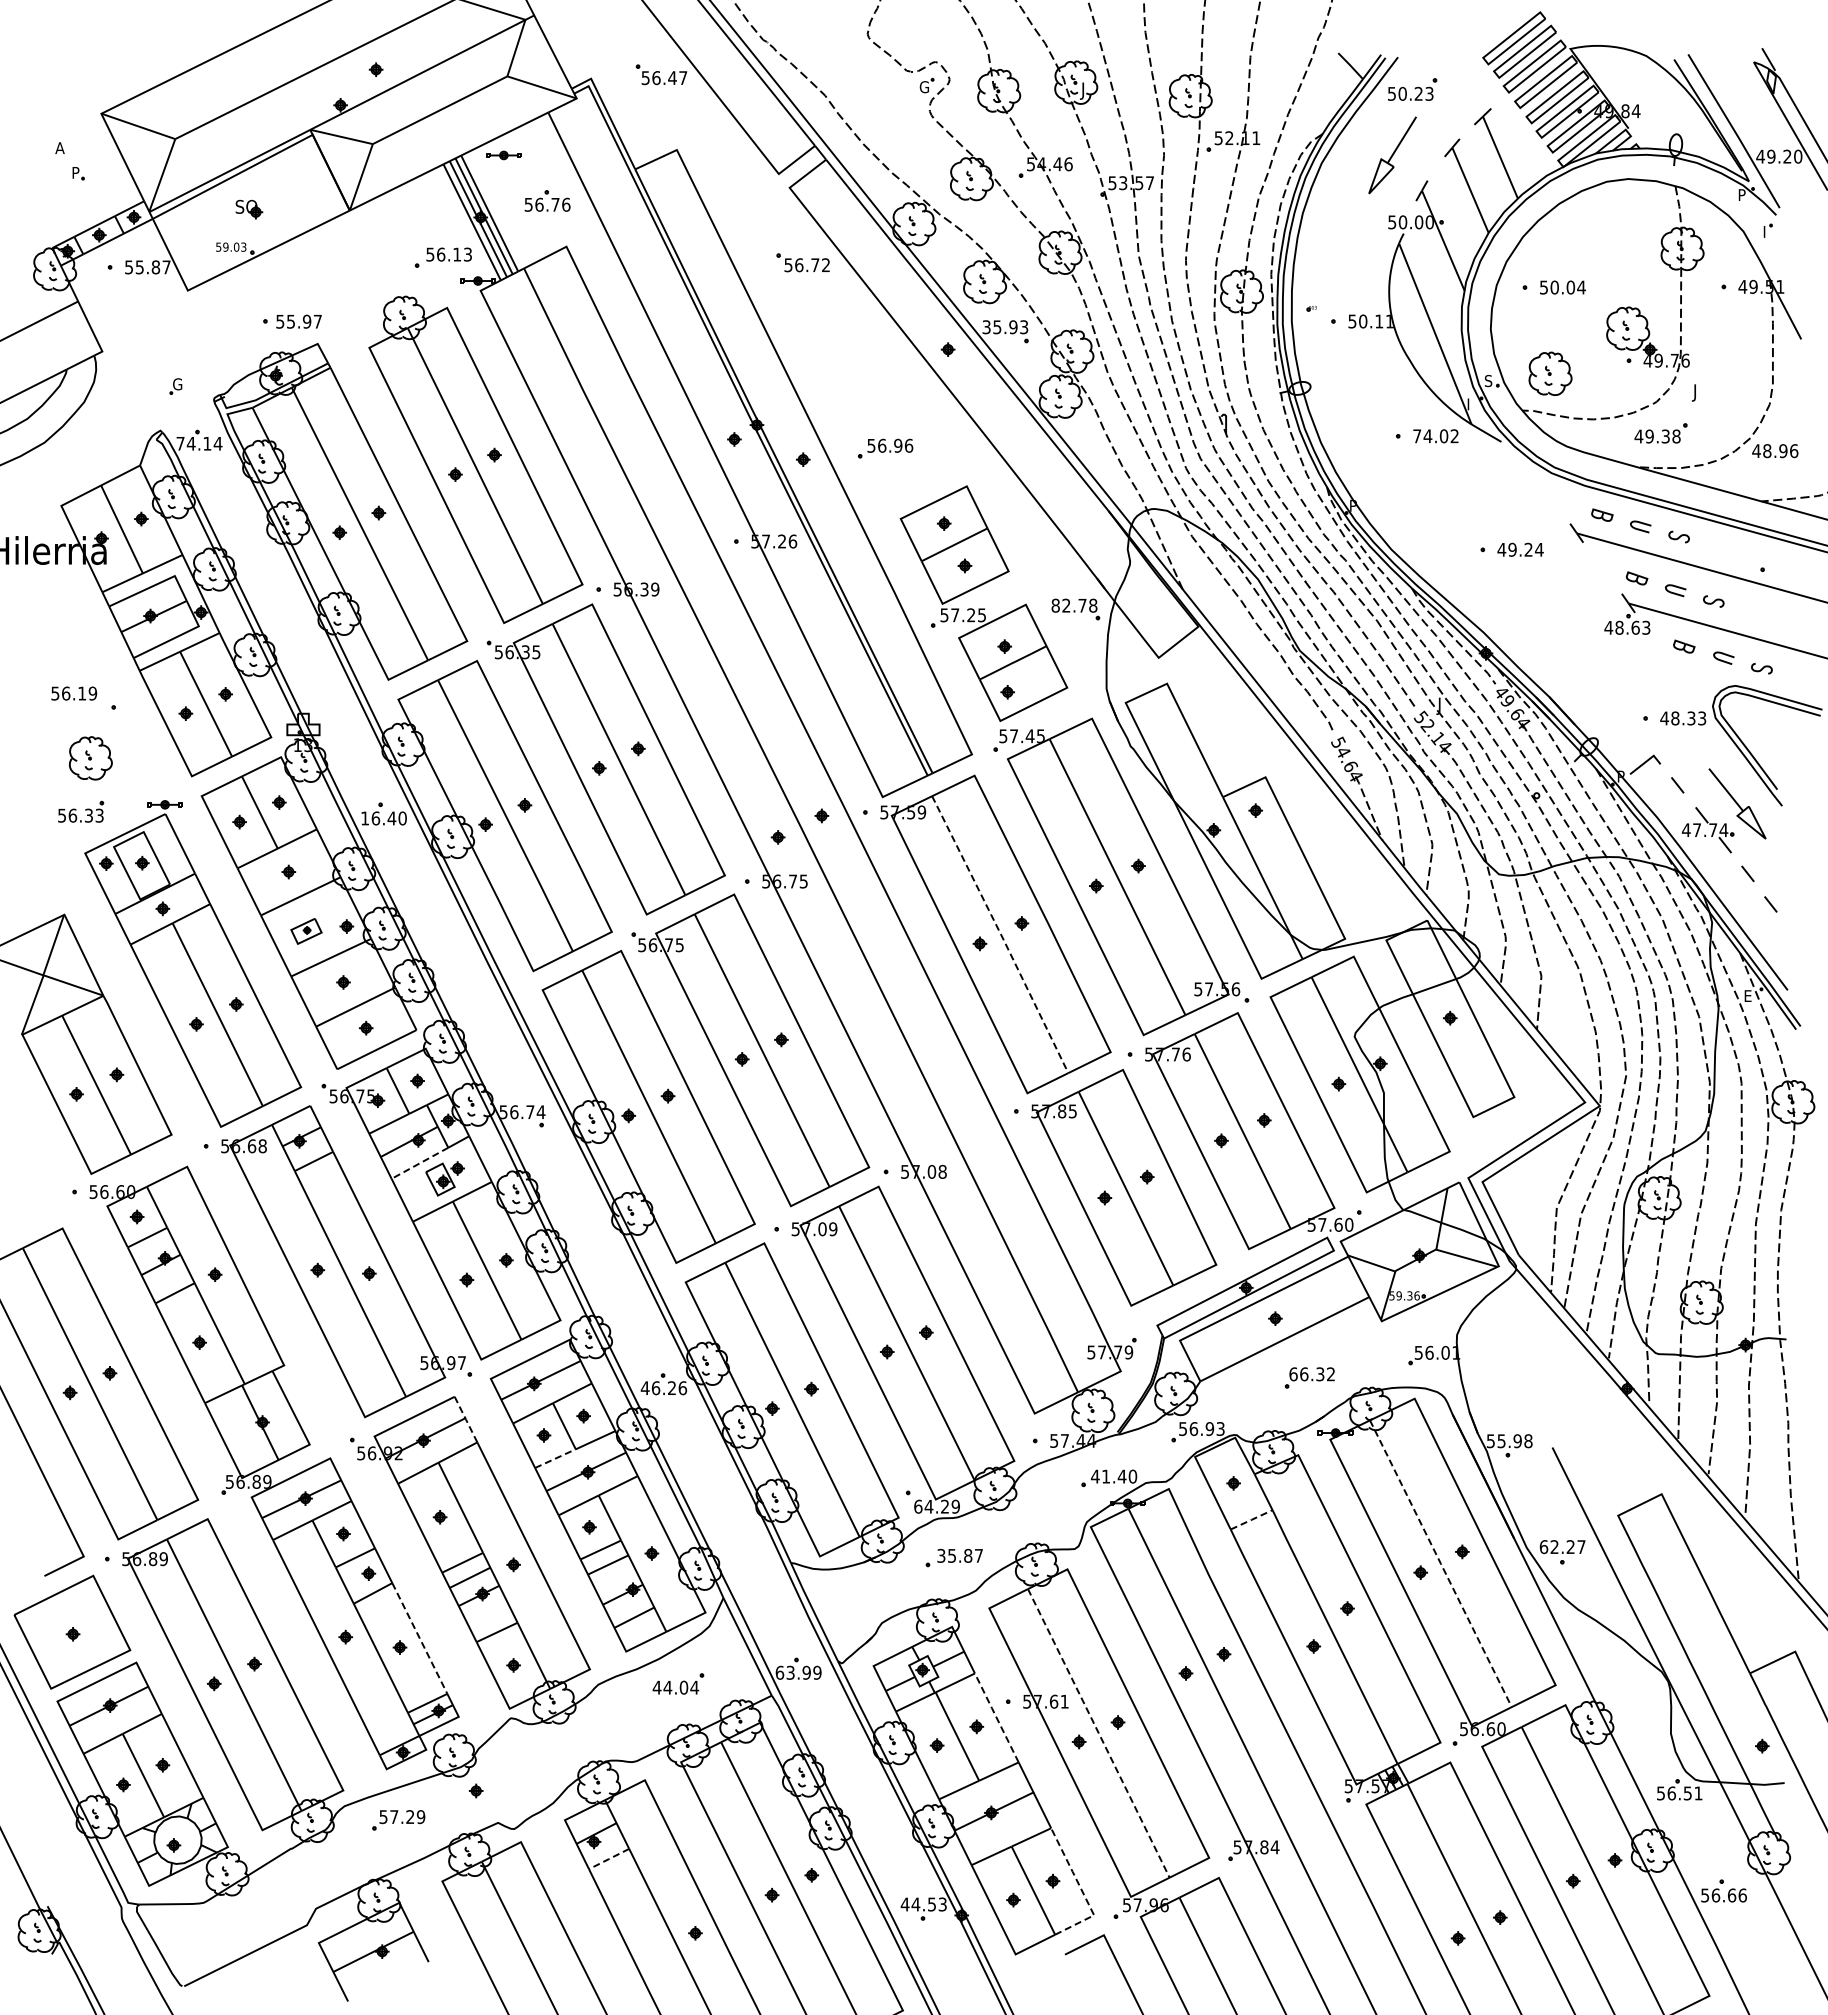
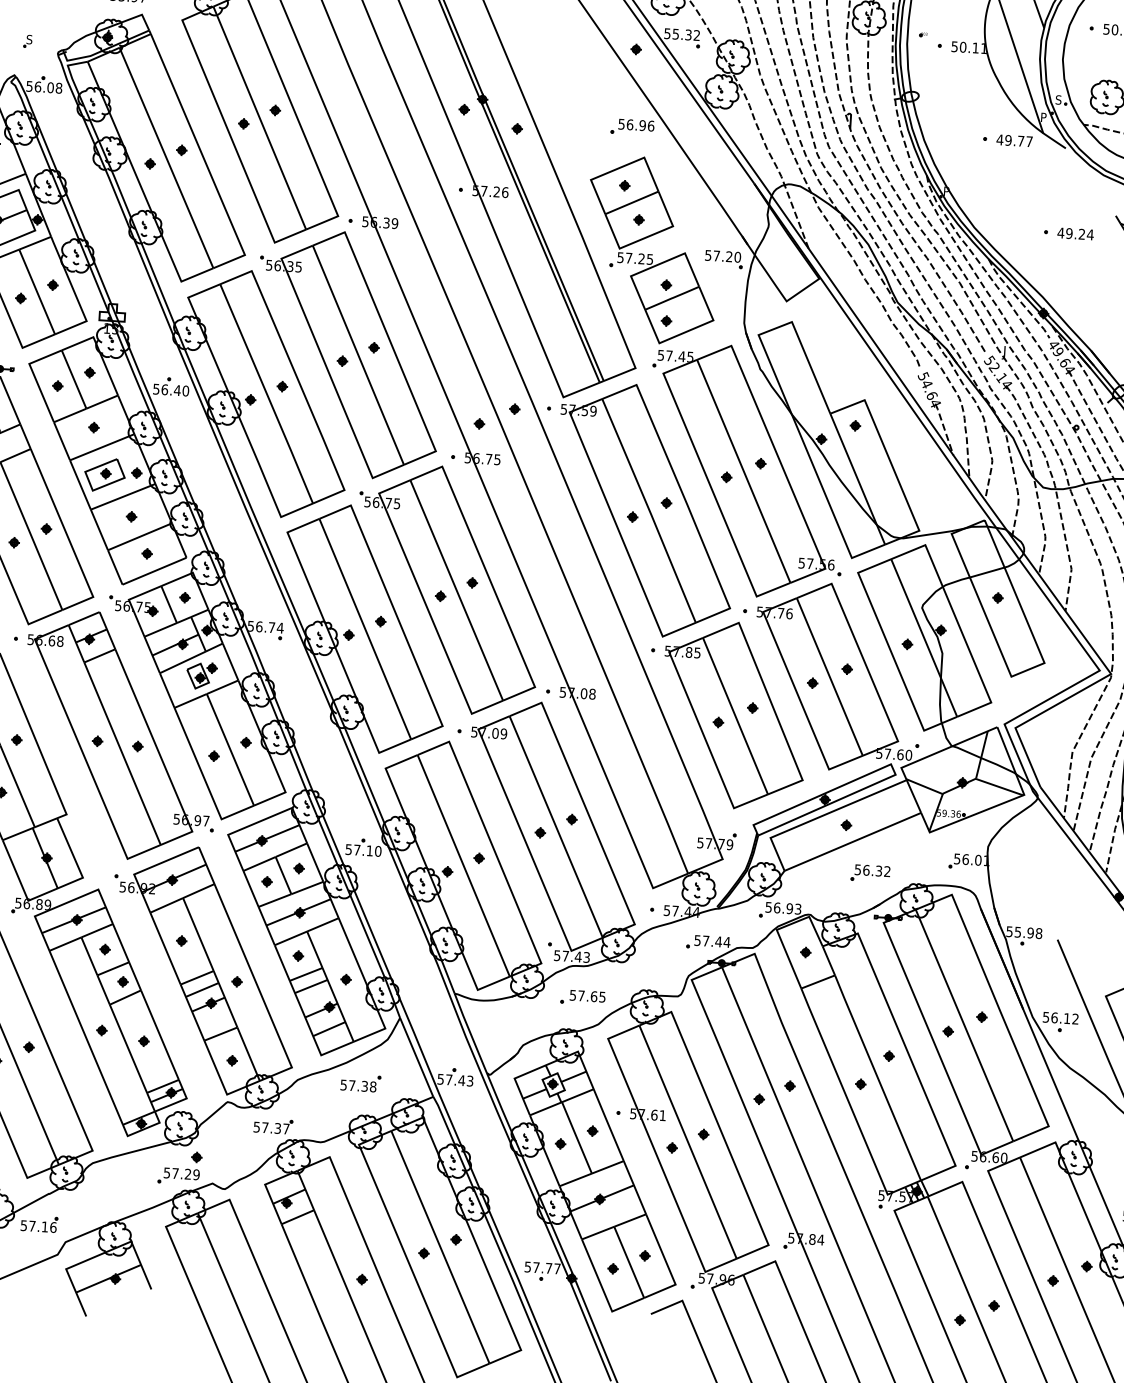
text: (1005, 327) -> (682, 34), 35.93 -> 55.32
text: (177, 384) -> (30, 39), G -> S
text: (1471, 401) -> (1044, 115), I -> P
text: (1435, 436) -> (1014, 140), 74.02 -> 49.77
text: (199, 443) -> (44, 87), 74.14 -> 56.08
part: (885, 448) -> (632, 127), moved
text: (1074, 605) -> (723, 256), 82.78 -> 57.20
text: (364, 818) -> (155, 389), 16.40 -> 56.40
part: (306, 931) -> (104, 475), size x1.67
line: (1001, 934) -> (650, 510), dashed -> solid
line: (419, 1163) -> (182, 662), dashed -> solid
text: (1293, 1374) -> (857, 869), 66.32 -> 56.32
text: (663, 1388) -> (363, 850), 46.26 -> 57.10
line: (466, 1419) -> (207, 865), dashed -> solid
line: (556, 1458) -> (275, 900), dashed -> solid
text: (1113, 1476) -> (711, 941), 41.40 -> 57.44
text: (936, 1506) -> (571, 956), 64.29 -> 57.43
line: (1251, 1519) -> (818, 981), dashed -> solid
text: (1562, 1547) -> (1060, 1018), 62.27 -> 56.12
text: (959, 1555) -> (587, 995), 35.87 -> 57.65
line: (1440, 1563) -> (964, 1025), dashed -> solid
line: (419, 1638) -> (159, 1035), dashed -> solid
text: (798, 1672) -> (455, 1079), 63.99 -> 57.43
text: (675, 1687) -> (358, 1085), 44.04 -> 57.38
line: (996, 1717) -> (608, 1124), dashed -> solid
line: (1098, 1733) -> (687, 1142), dashed -> solid
part: (570, 1745) -> (273, 1126), added
part: (398, 1820) -> (178, 1176), moved
line: (608, 1859) -> (297, 1217), dashed -> solid
part: (281, 1887) -> (39, 1223), added
line: (1082, 1891) -> (667, 1265), dashed -> solid
text: (923, 1904) -> (542, 1267), 44.53 -> 57.77

